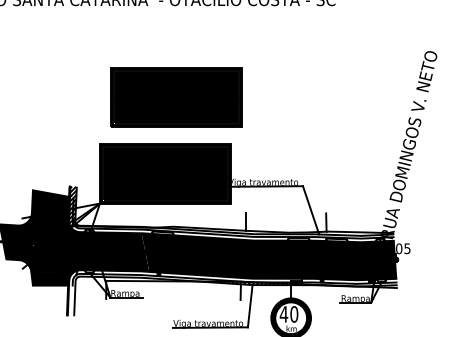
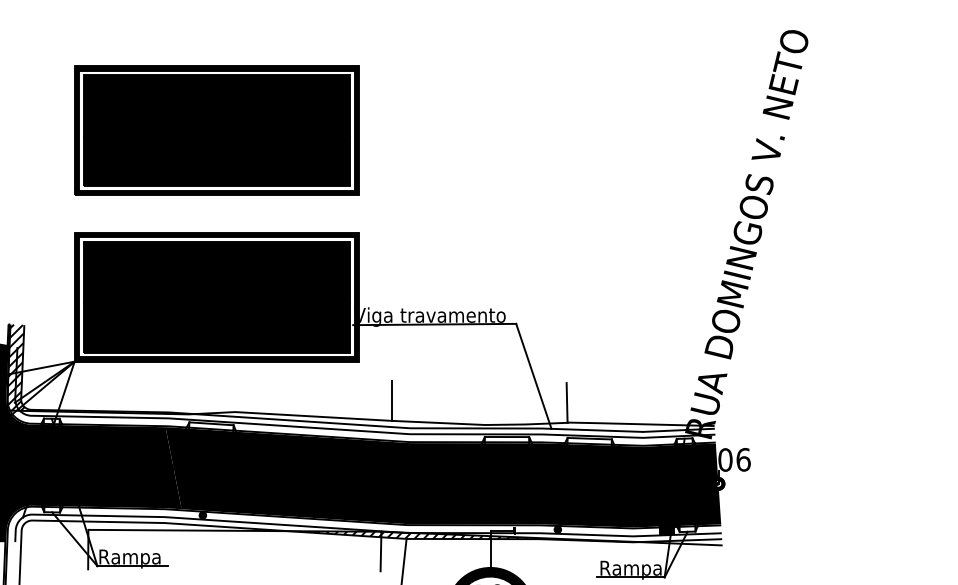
part: (176, 97) -> (217, 130), moved
text: (407, 248) -> (743, 459), 05 -> 06

